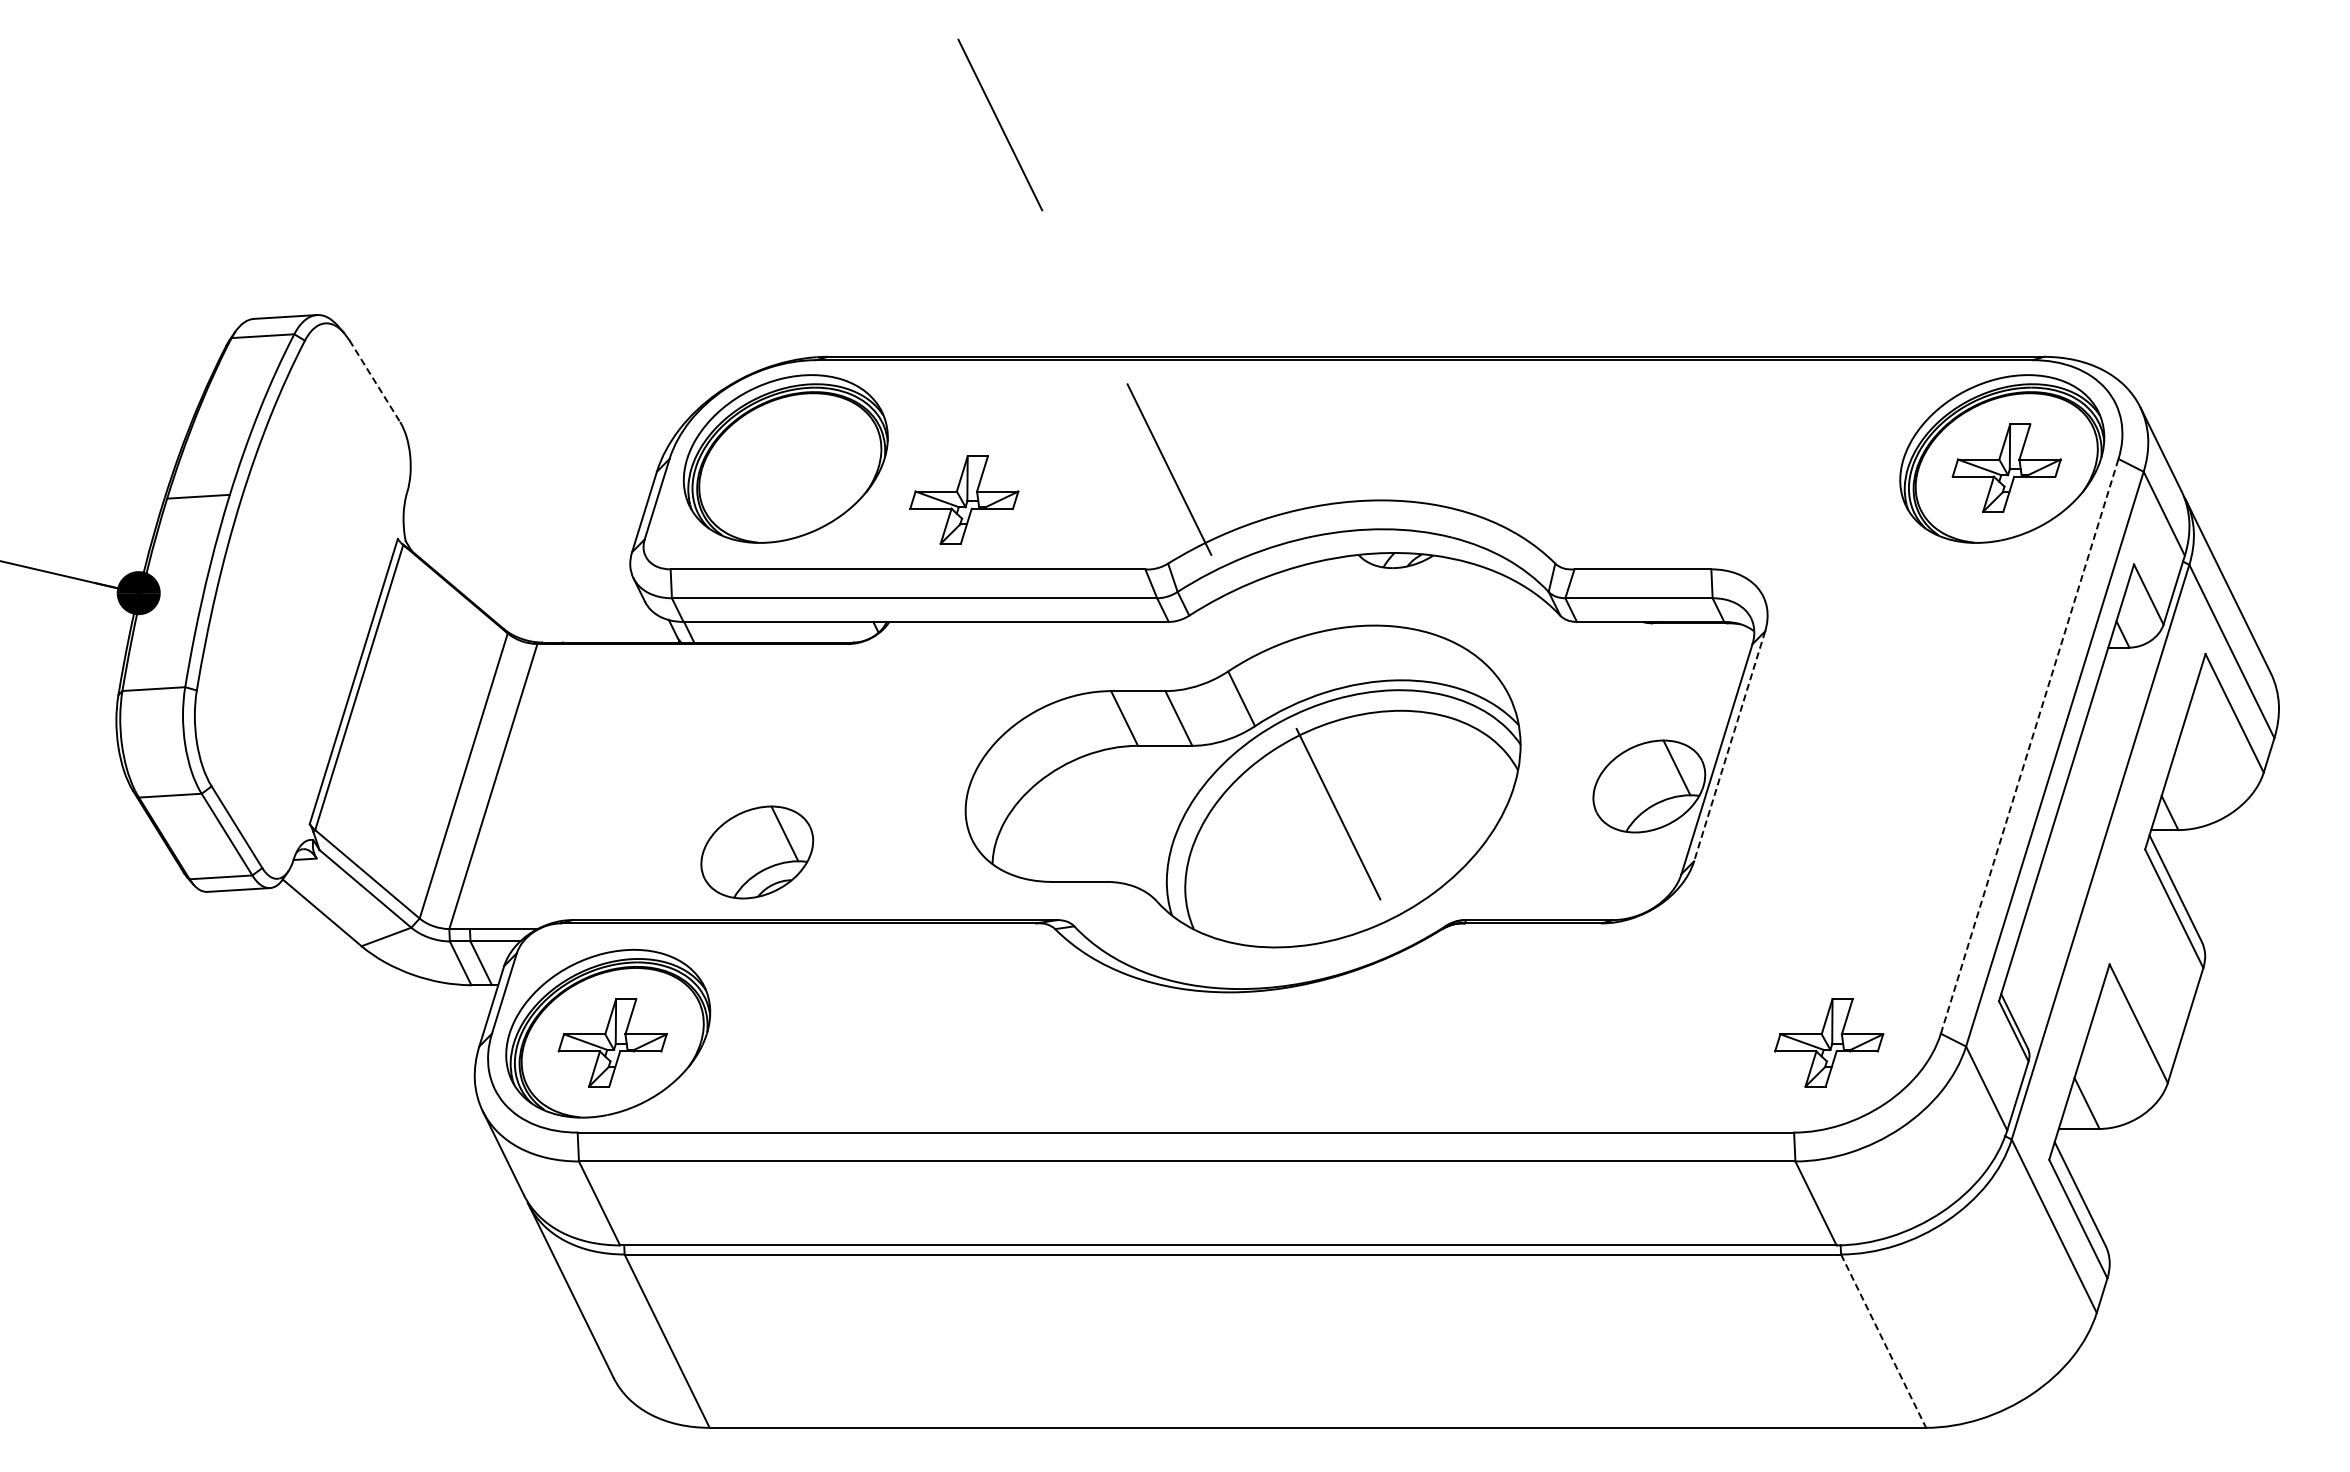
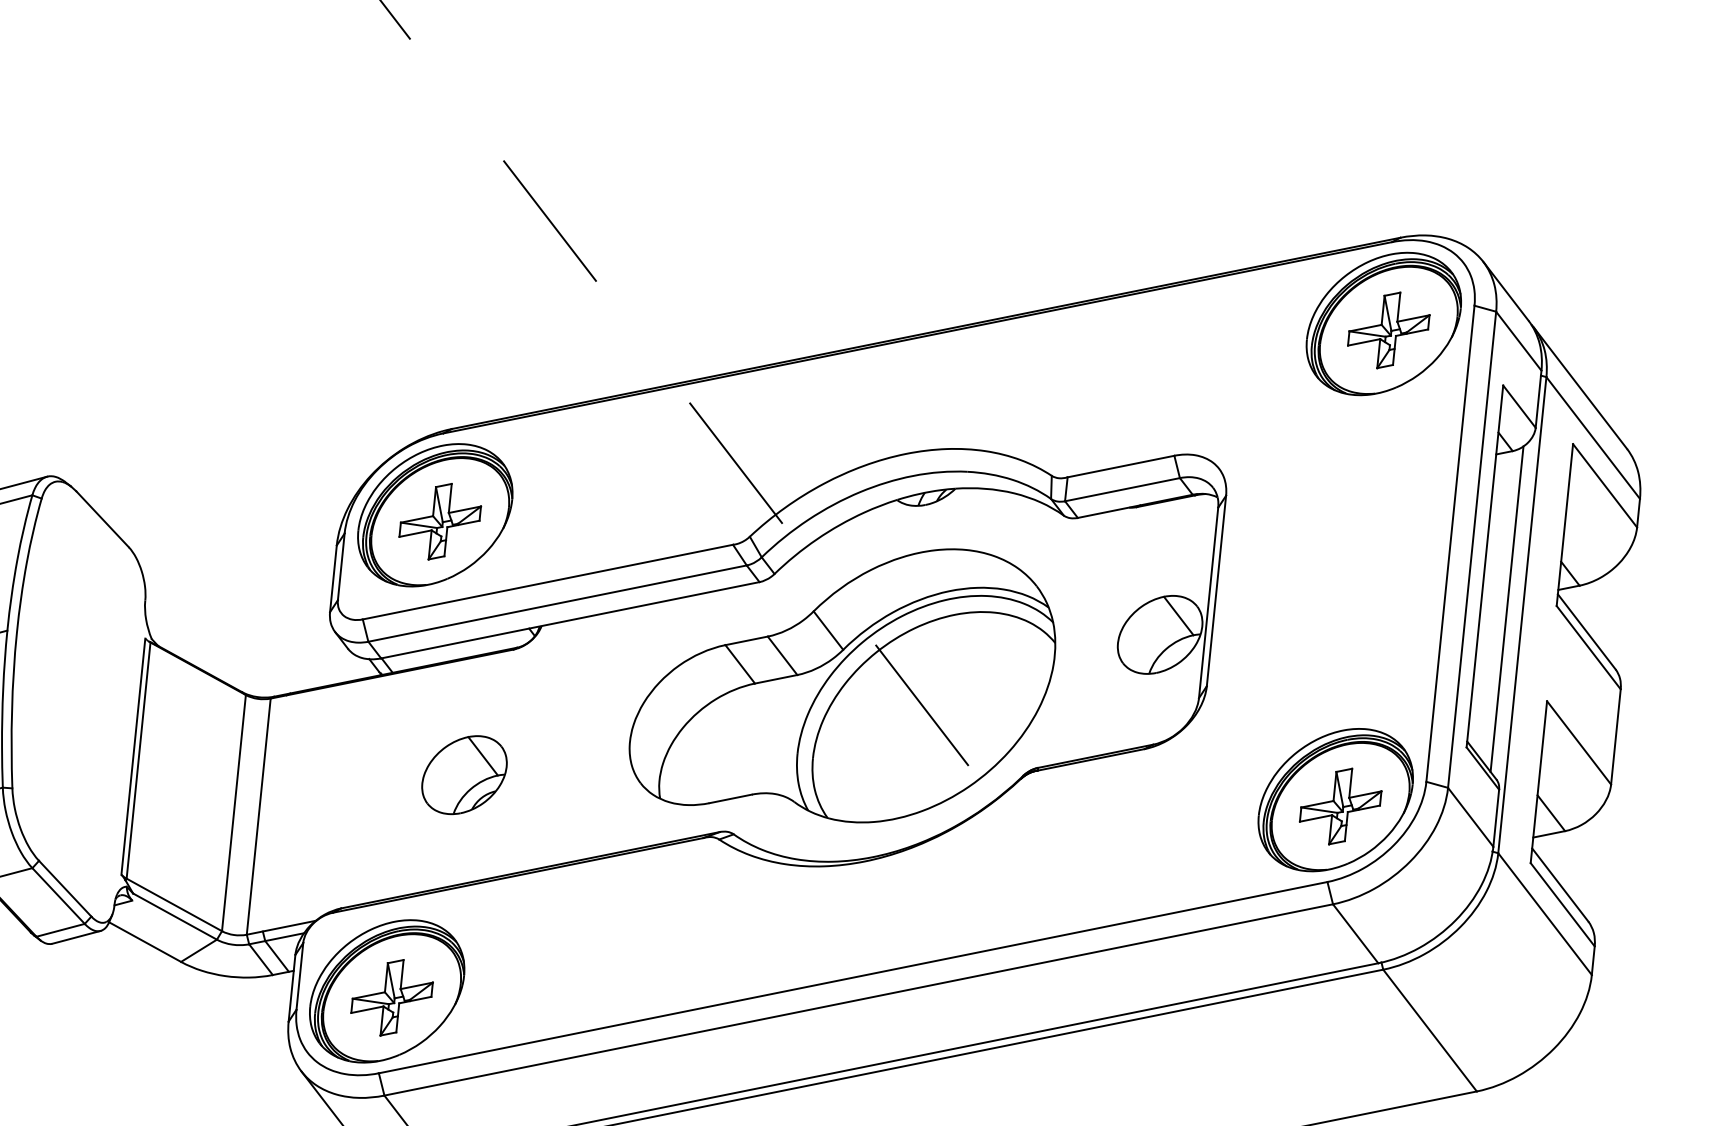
line: (375, 381) -> (103, 519), dashed -> solid
part: (964, 499) -> (440, 521), moved
line: (1729, 746) -> (1216, 591), dashed -> solid
line: (2029, 746) -> (1450, 543), dashed -> solid
line: (2082, 840) -> (1506, 608), added
part: (757, 852) -> (464, 775), moved
part: (1824, 1033) -> (1335, 799), added
line: (1883, 1341) -> (1430, 1030), dashed -> solid

